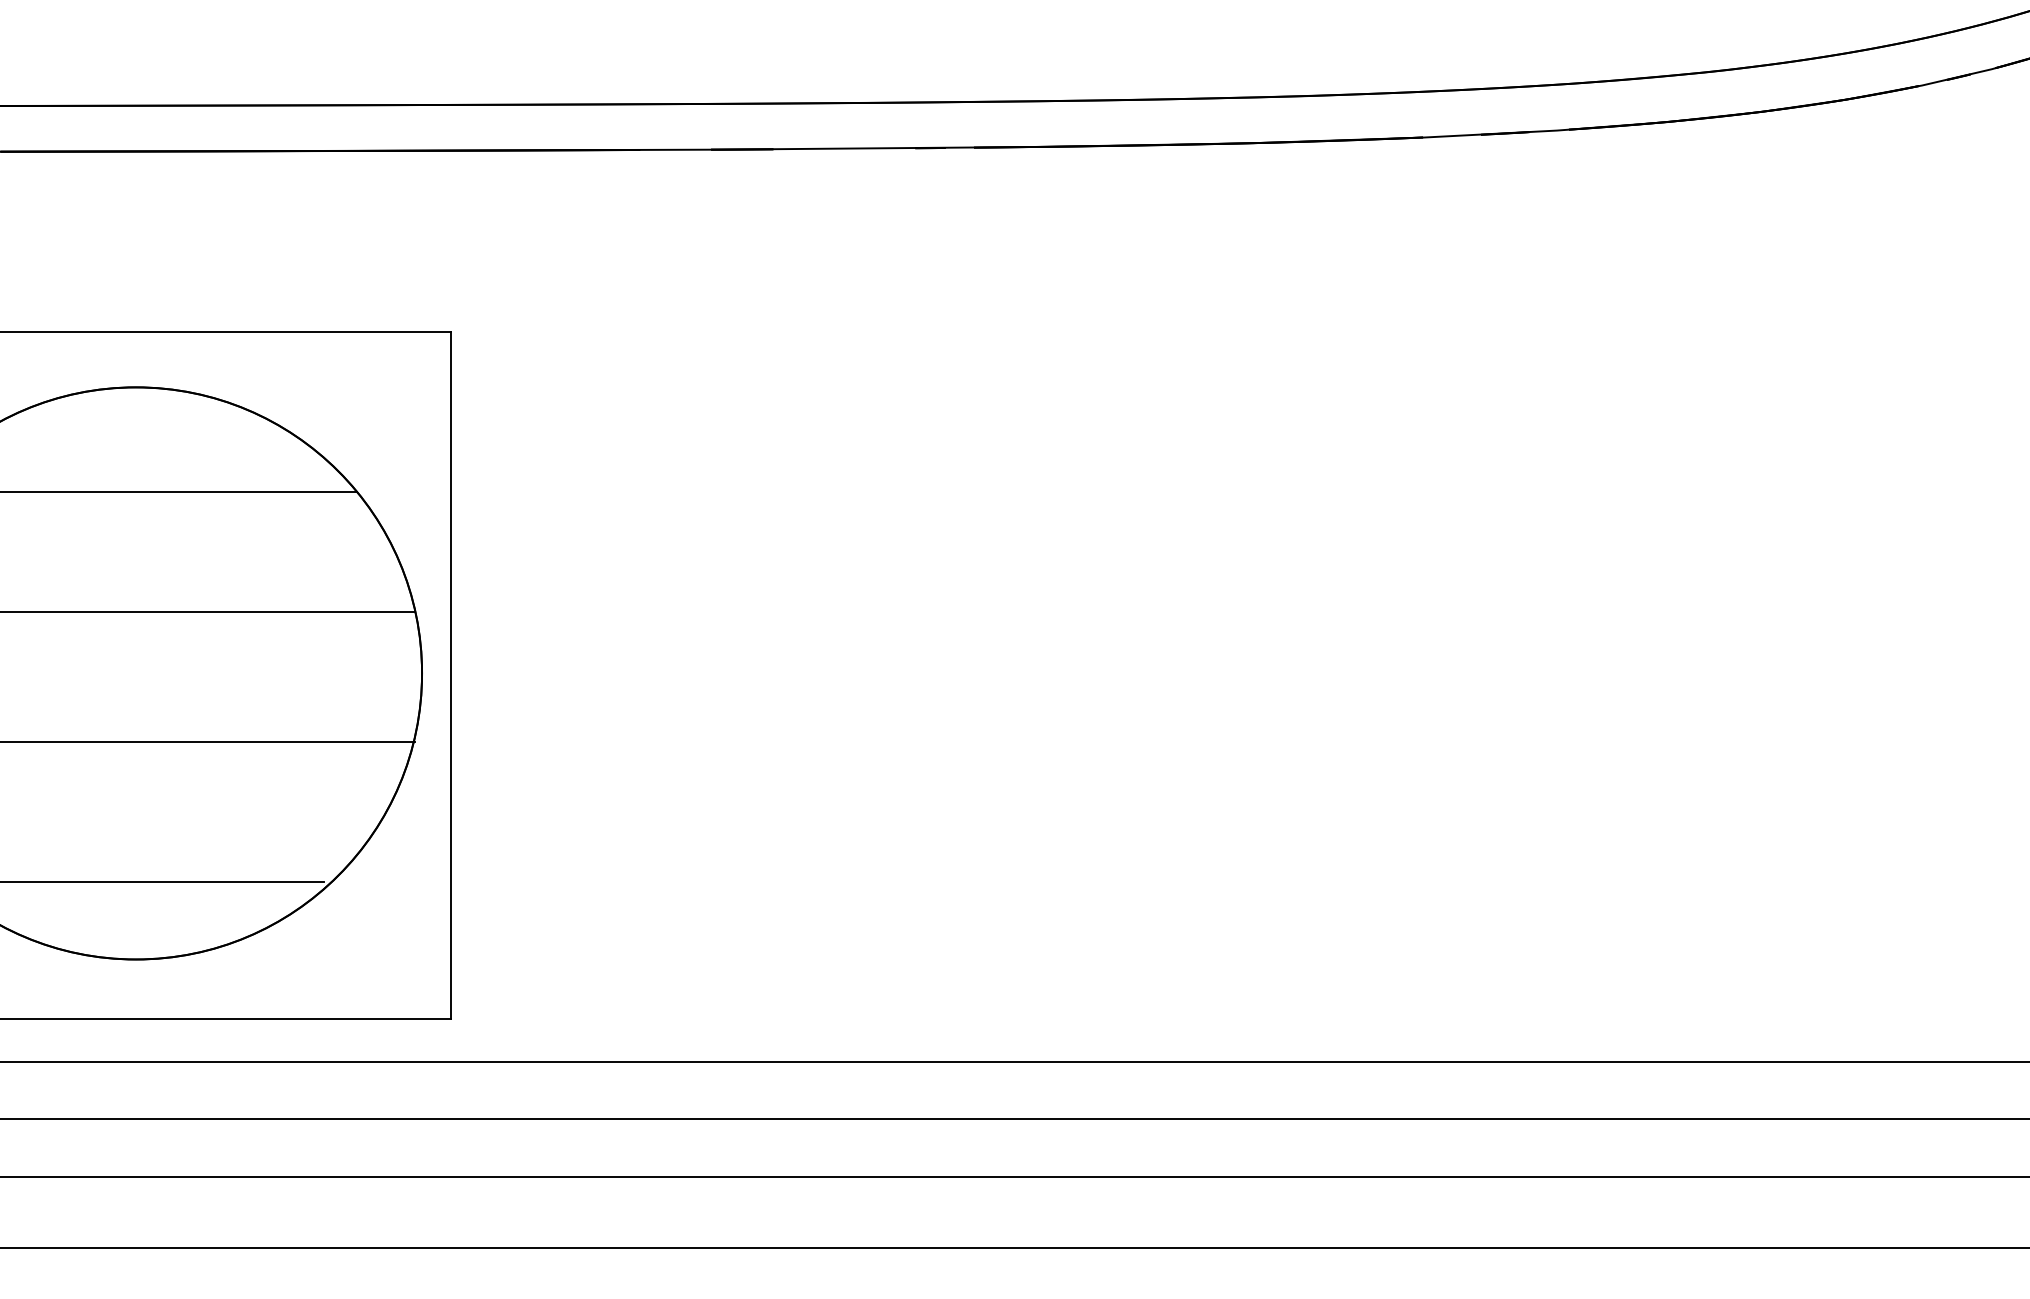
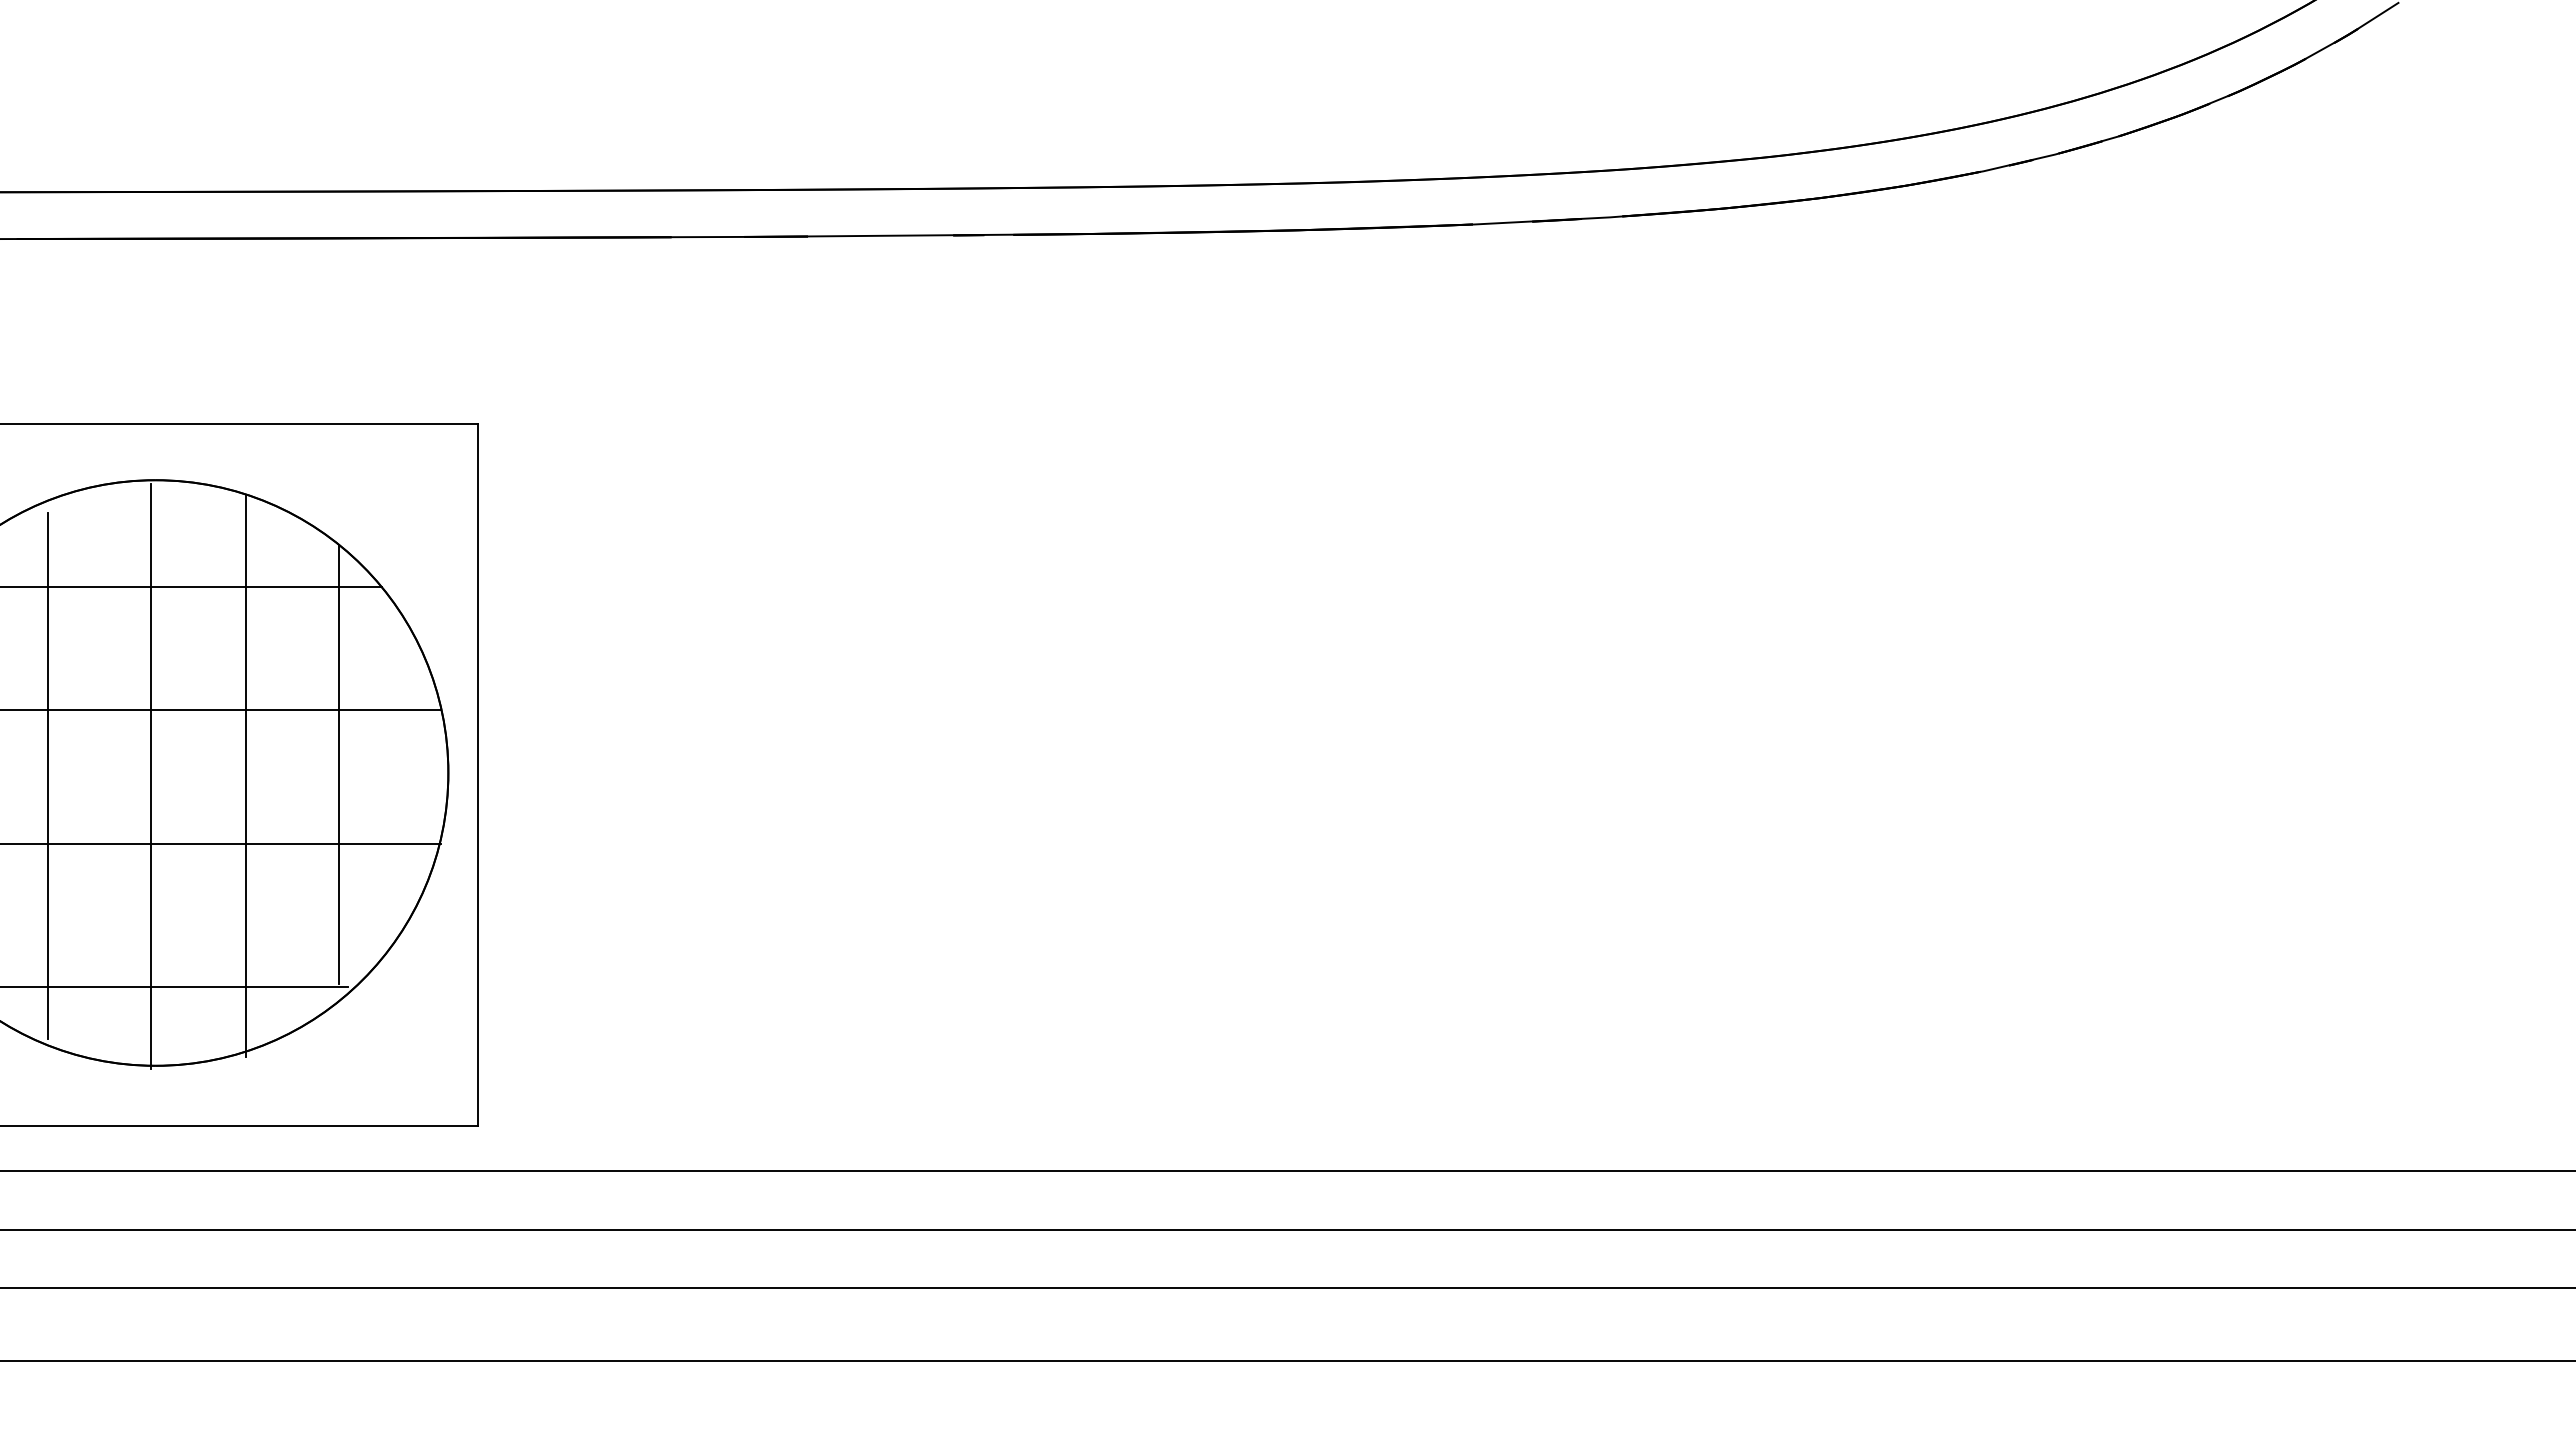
line: (315, 665) -> (339, 764), added
line: (224, 675) -> (246, 775), added
line: (31, 676) -> (48, 776), added
line: (132, 676) -> (151, 776), added

